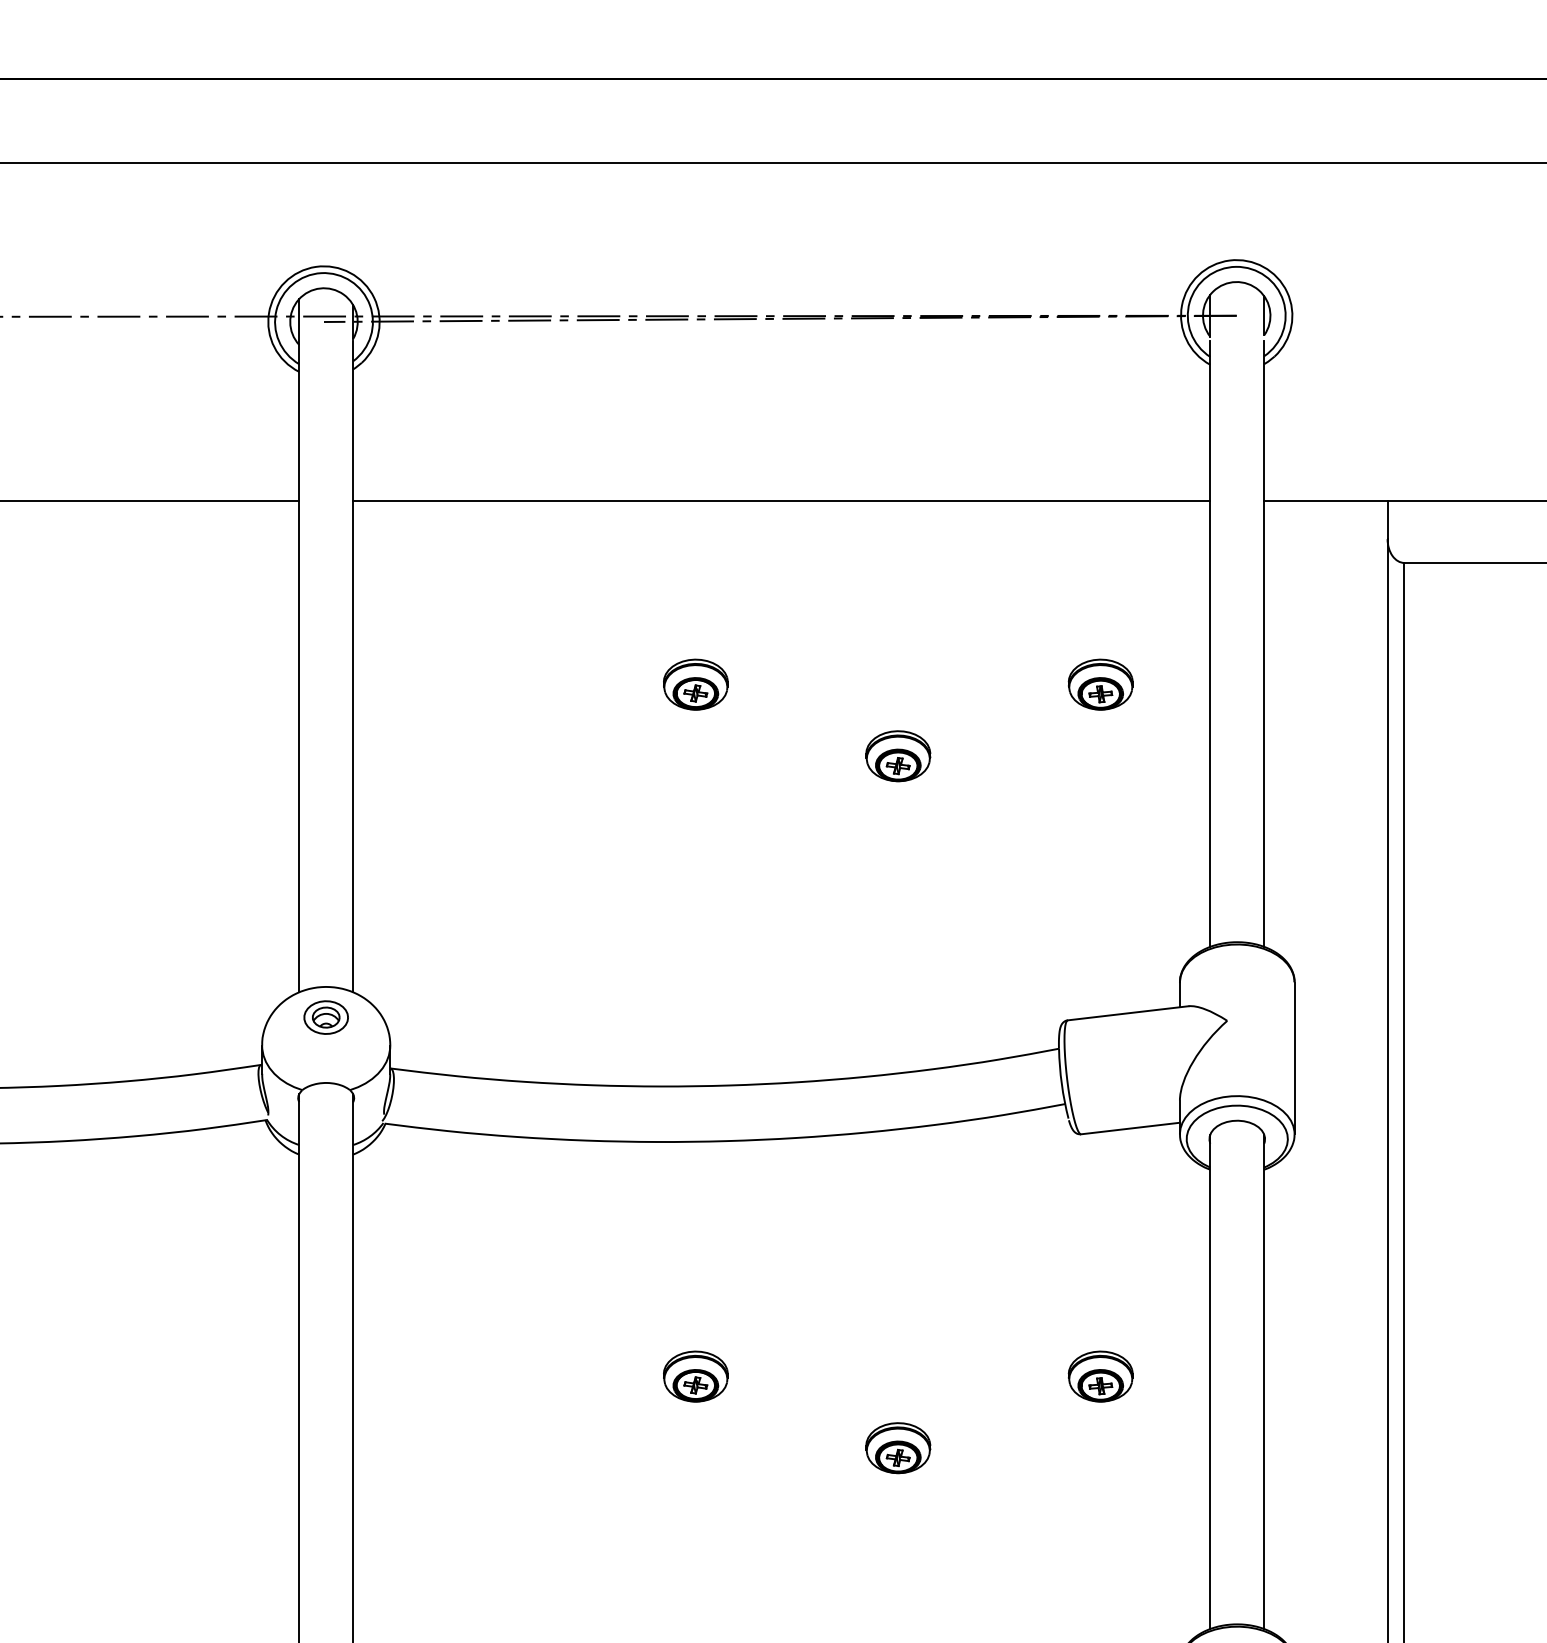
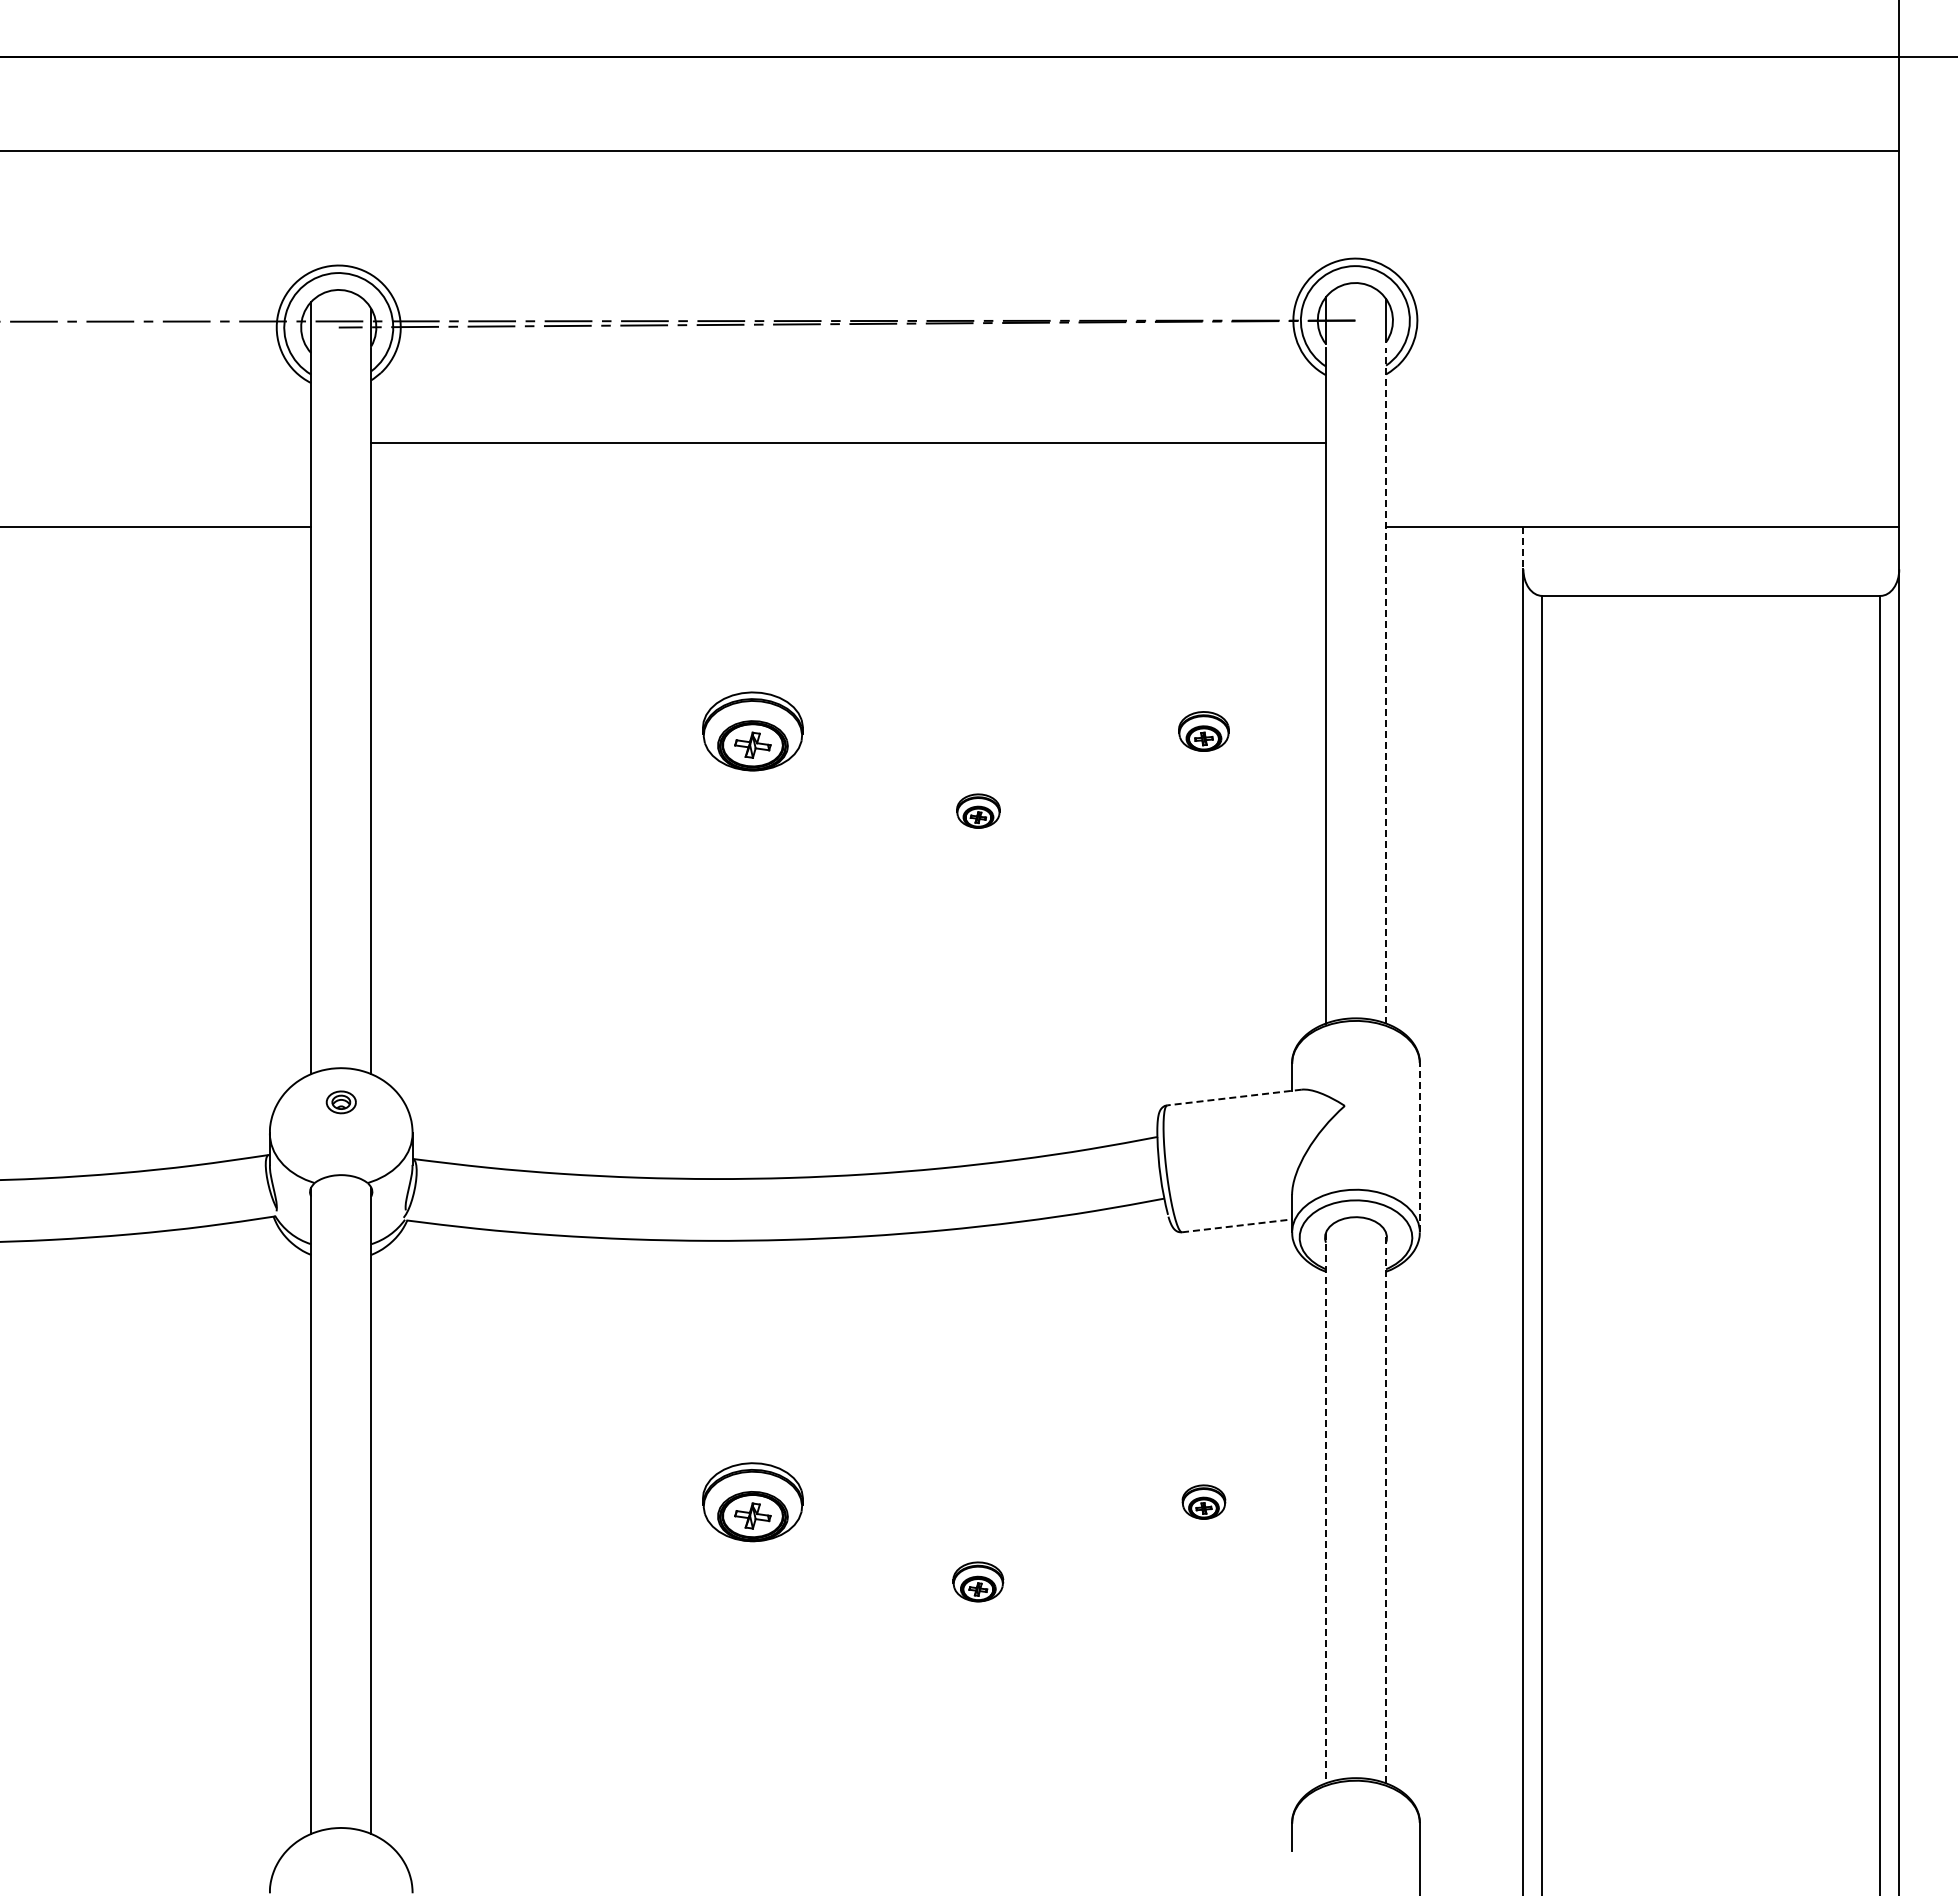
line: (781, 500) -> (848, 442), moved
line: (1387, 520) -> (1523, 548), solid -> dashed
line: (1264, 644) -> (1386, 686), solid -> dashed
part: (695, 684) -> (752, 731), size x1.4
part: (1100, 684) -> (1203, 731), size x0.7
part: (898, 755) -> (978, 810), size x0.6
line: (1128, 1013) -> (1234, 1097), solid -> dashed
part: (326, 1017) -> (341, 1102), size x0.6
line: (1294, 1058) -> (1419, 1147), solid -> dashed
line: (1130, 1128) -> (1237, 1225), solid -> dashed
part: (695, 1375) -> (752, 1501), size x1.4
part: (1100, 1375) -> (1203, 1501), size x0.6
line: (1264, 1381) -> (1386, 1507), solid -> dashed
line: (1209, 1382) -> (1325, 1508), solid -> dashed
part: (897, 1447) -> (977, 1581), size x0.7

